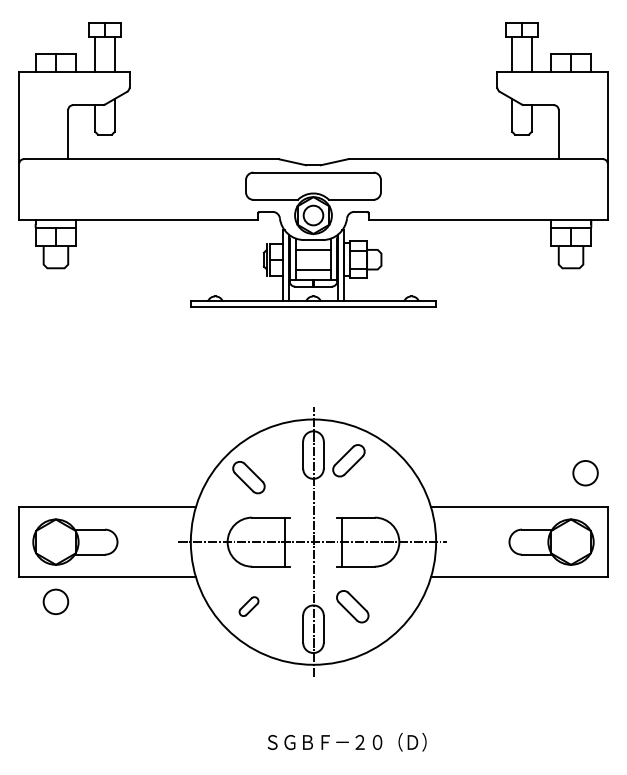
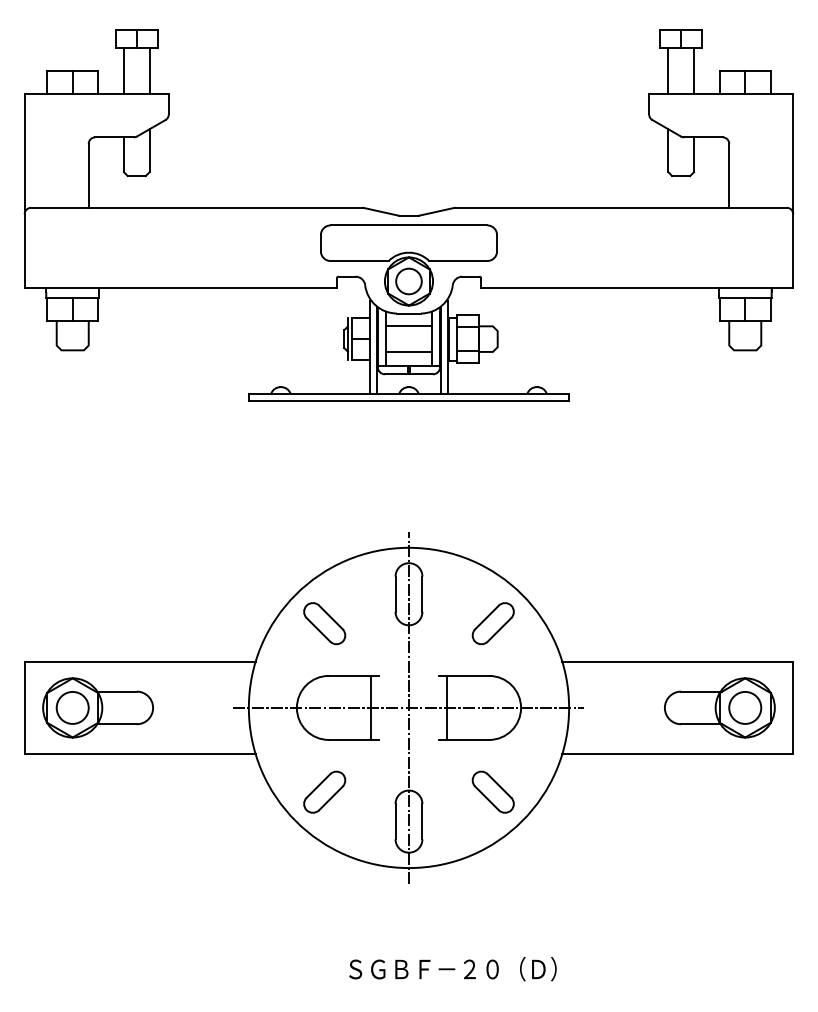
part: (348, 460) -> (492, 623), moved
circle: (585, 472) -> (745, 707), moved
circle: (55, 601) -> (72, 707), moved
part: (248, 606) -> (324, 791), size x1.67
part: (352, 606) -> (492, 791), moved

